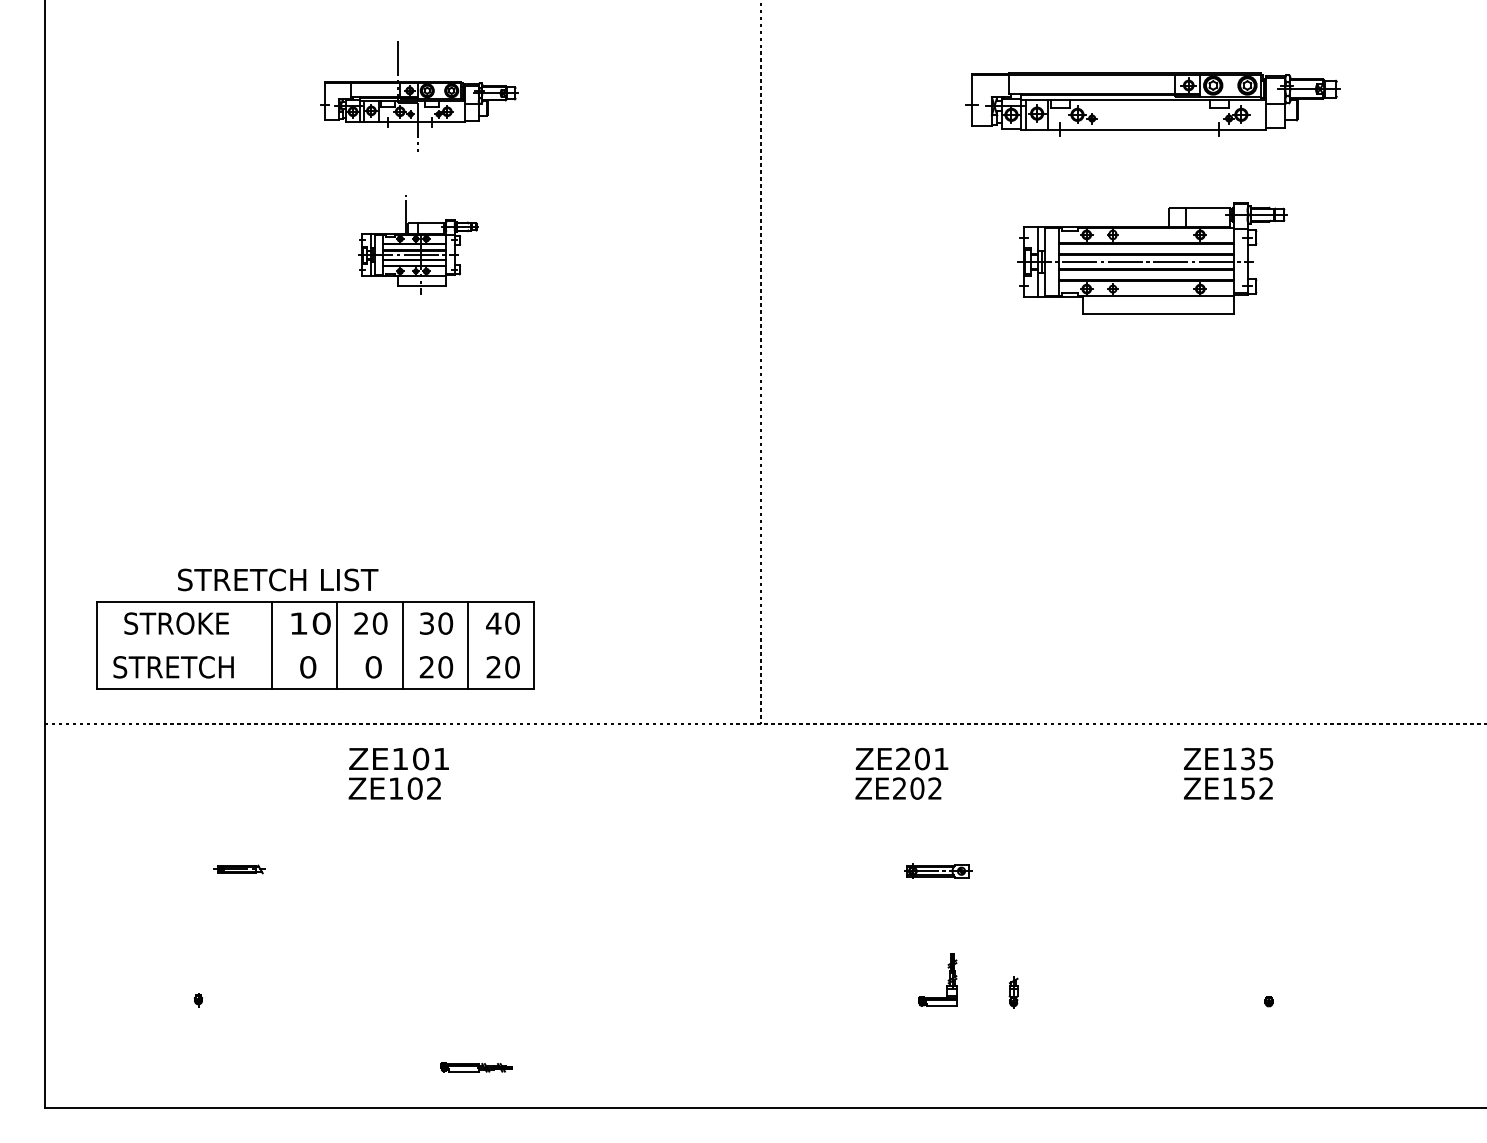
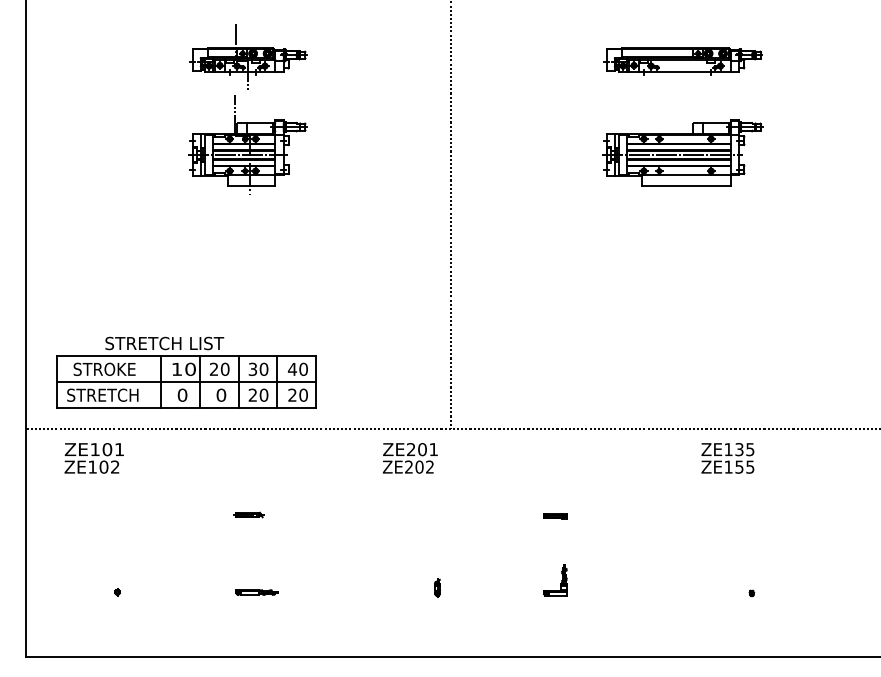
part: (1151, 104) -> (682, 61), size x0.71
part: (417, 244) -> (247, 144), size x1.67
line: (314, 645) -> (186, 382), added
text: (397, 774) -> (93, 458), moved
text: (900, 774) -> (409, 458), moved
text: (1266, 787) -> (750, 466), ZE152 -> ZE155
part: (238, 868) -> (248, 514), moved
part: (937, 871) -> (555, 516), size x0.62
part: (1013, 991) -> (437, 587), moved
part: (475, 1067) -> (256, 592), moved

